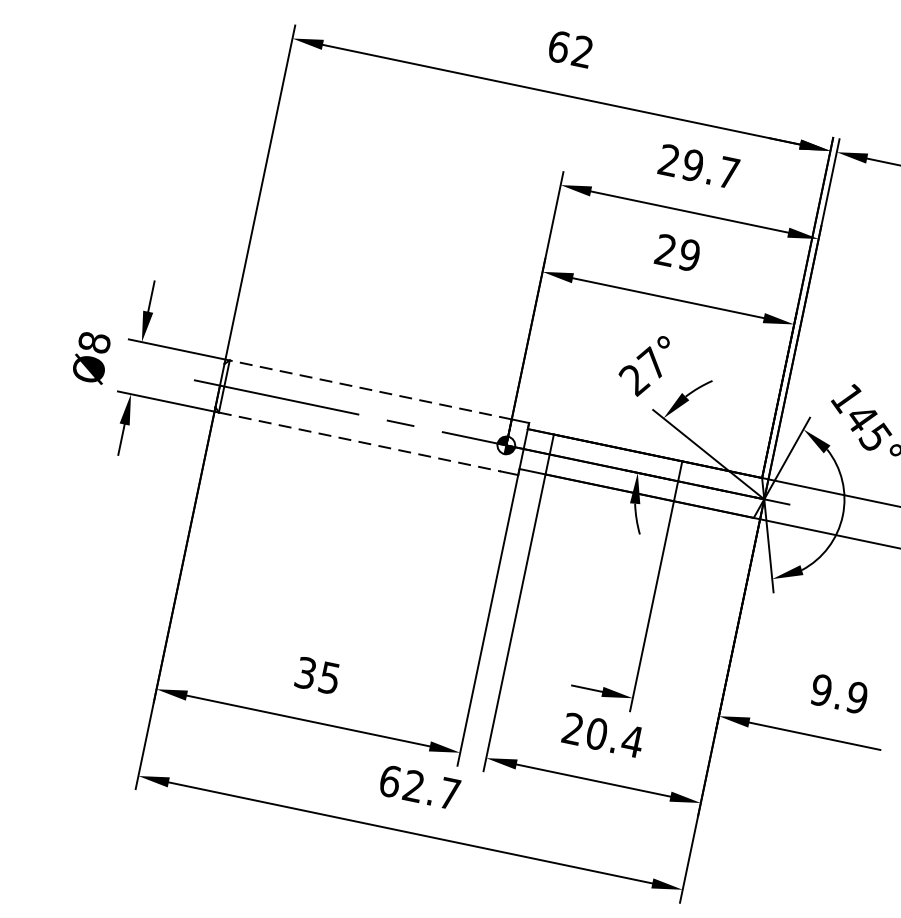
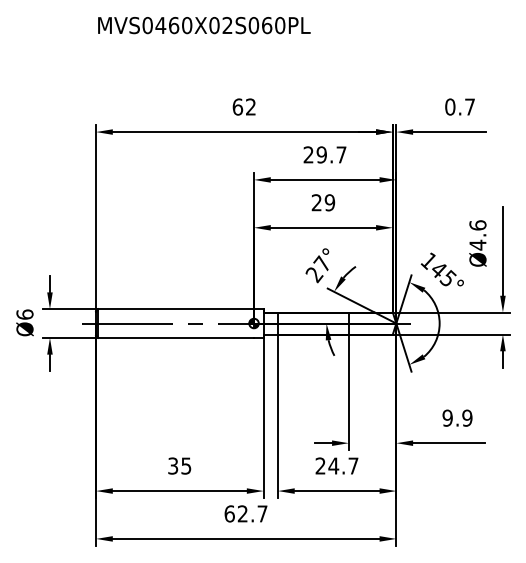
text: (93, 342) -> (24, 314), Ø8 -> Ø6
line: (371, 390) -> (176, 309), dashed -> solid
line: (360, 441) -> (176, 337), dashed -> solid
text: (614, 736) -> (343, 465), 20.4 -> 24.7

